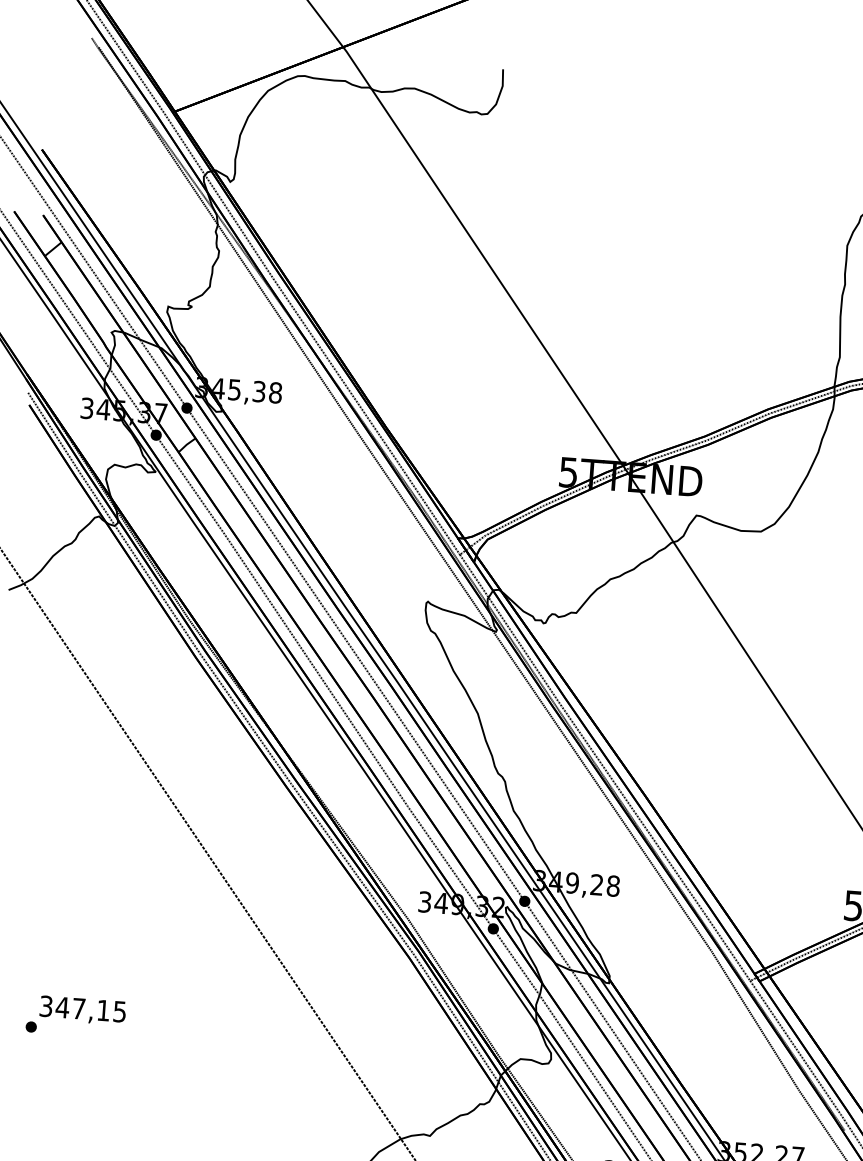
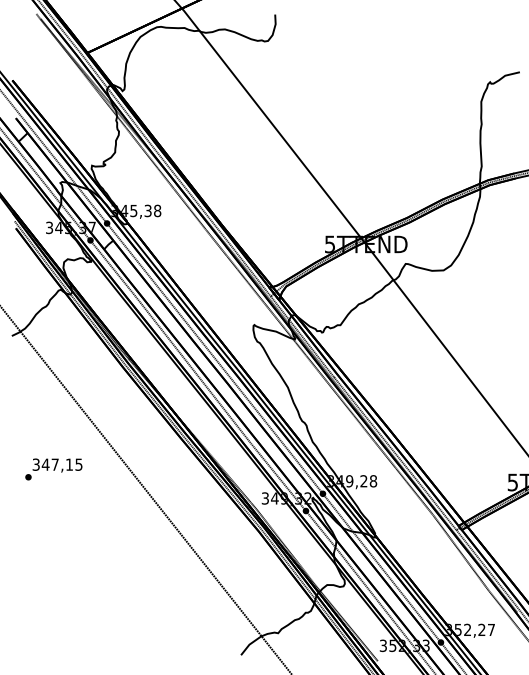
text: (75, 1016) -> (53, 469), moved

